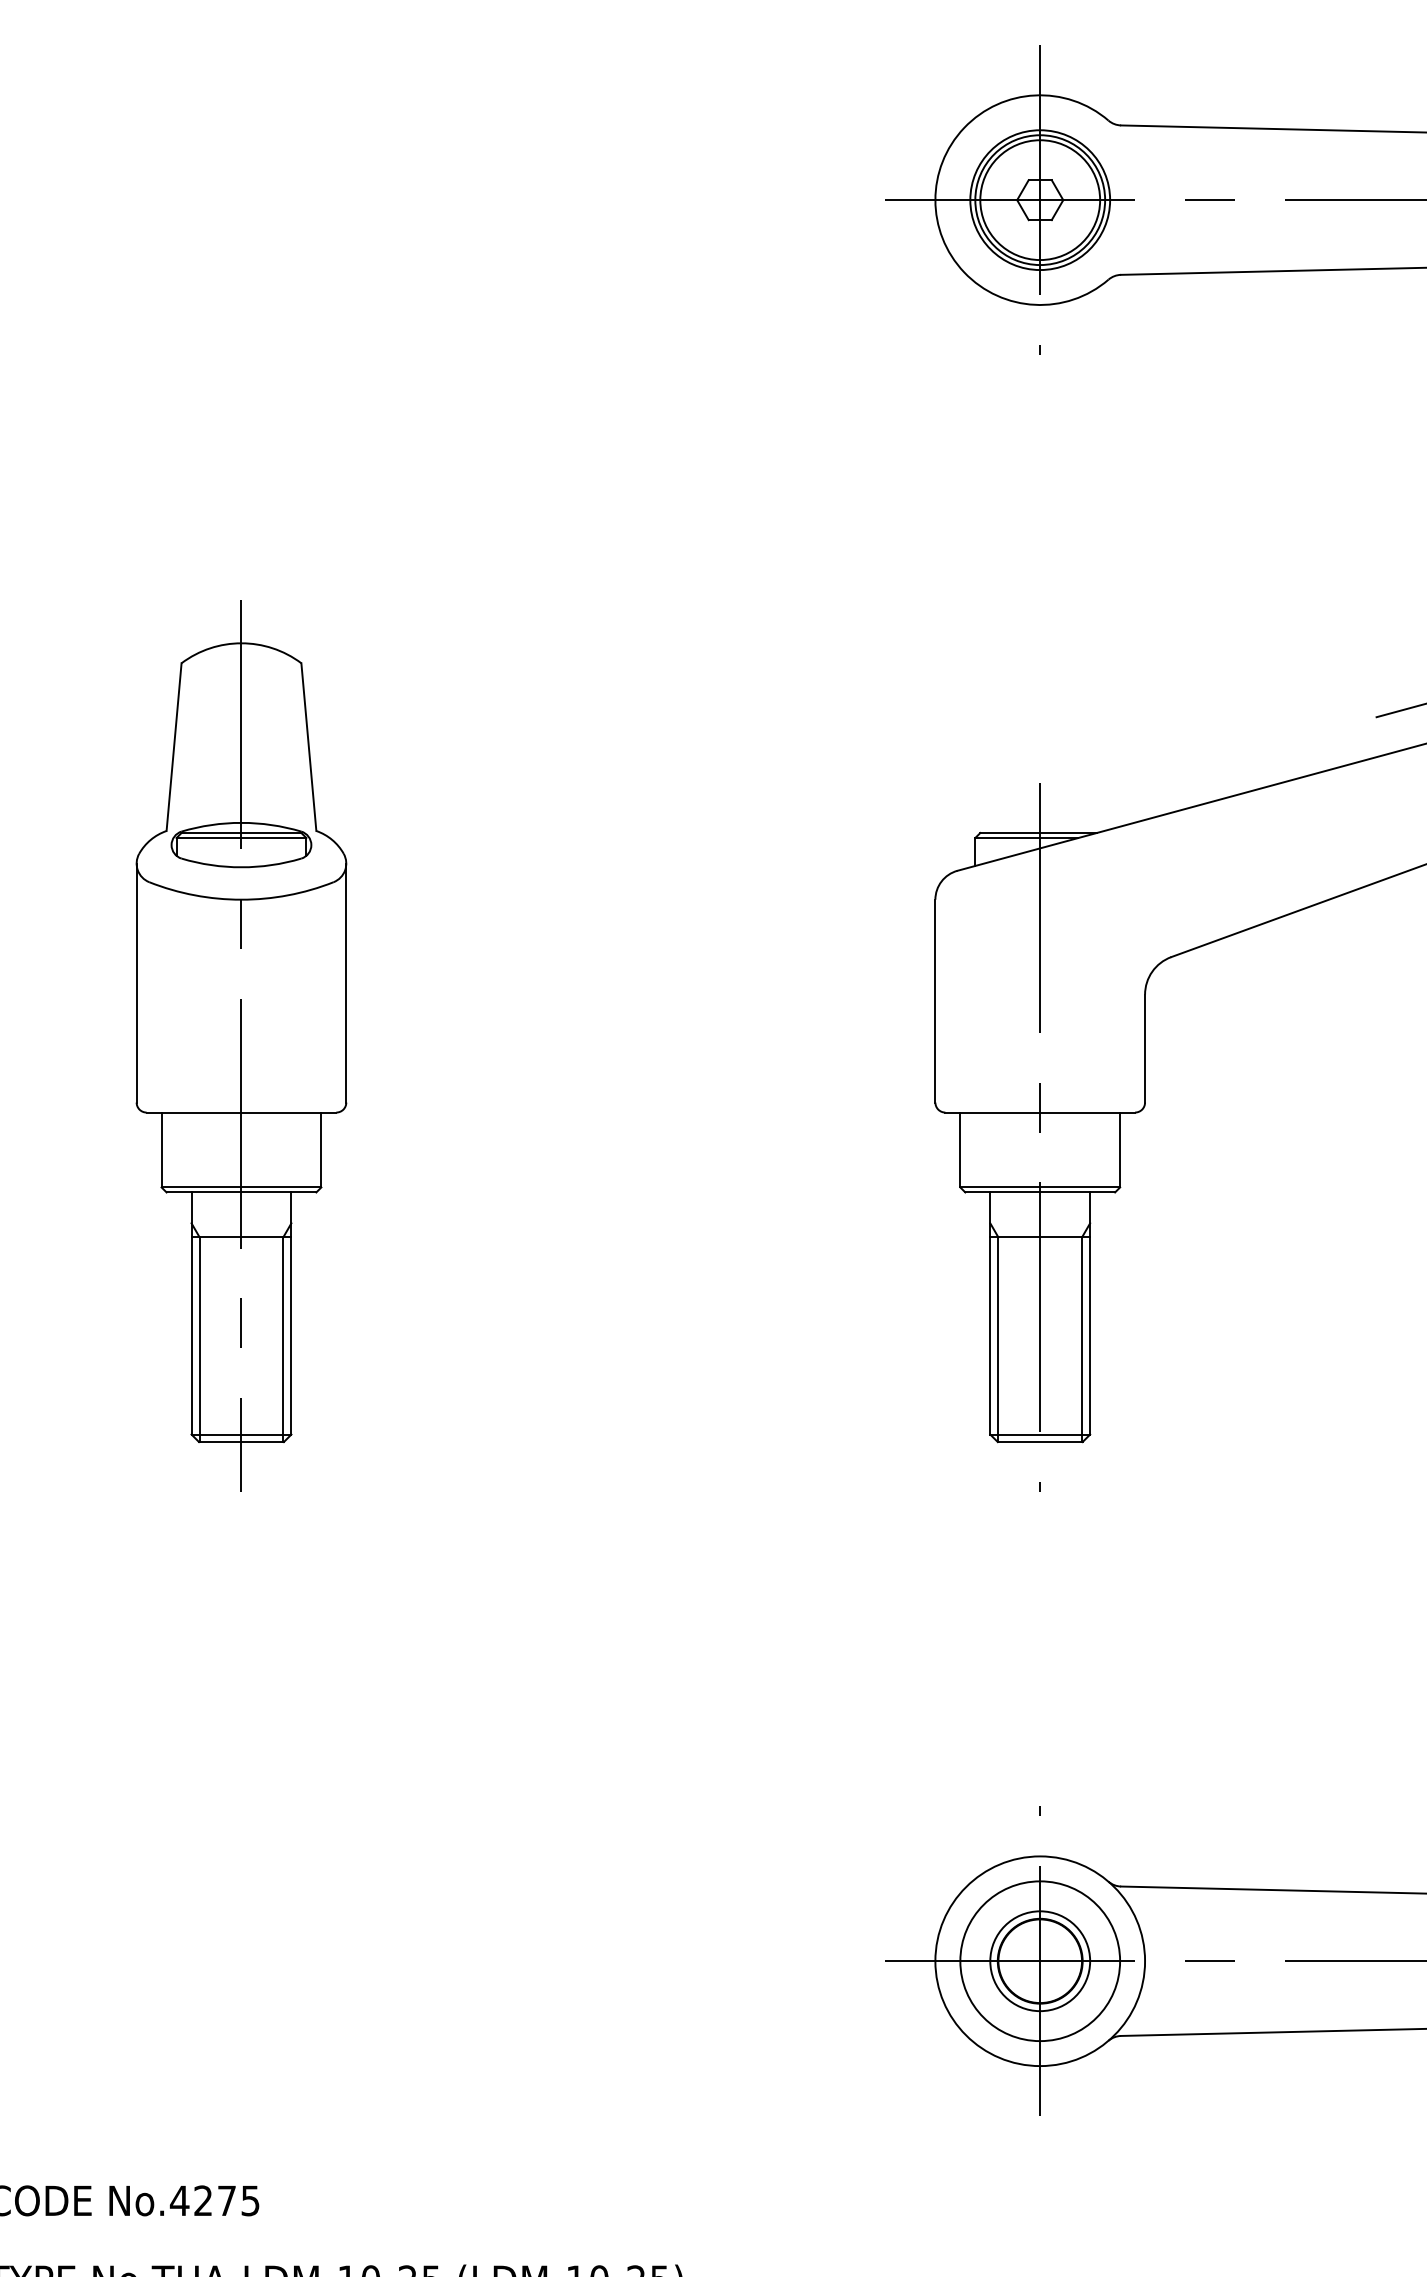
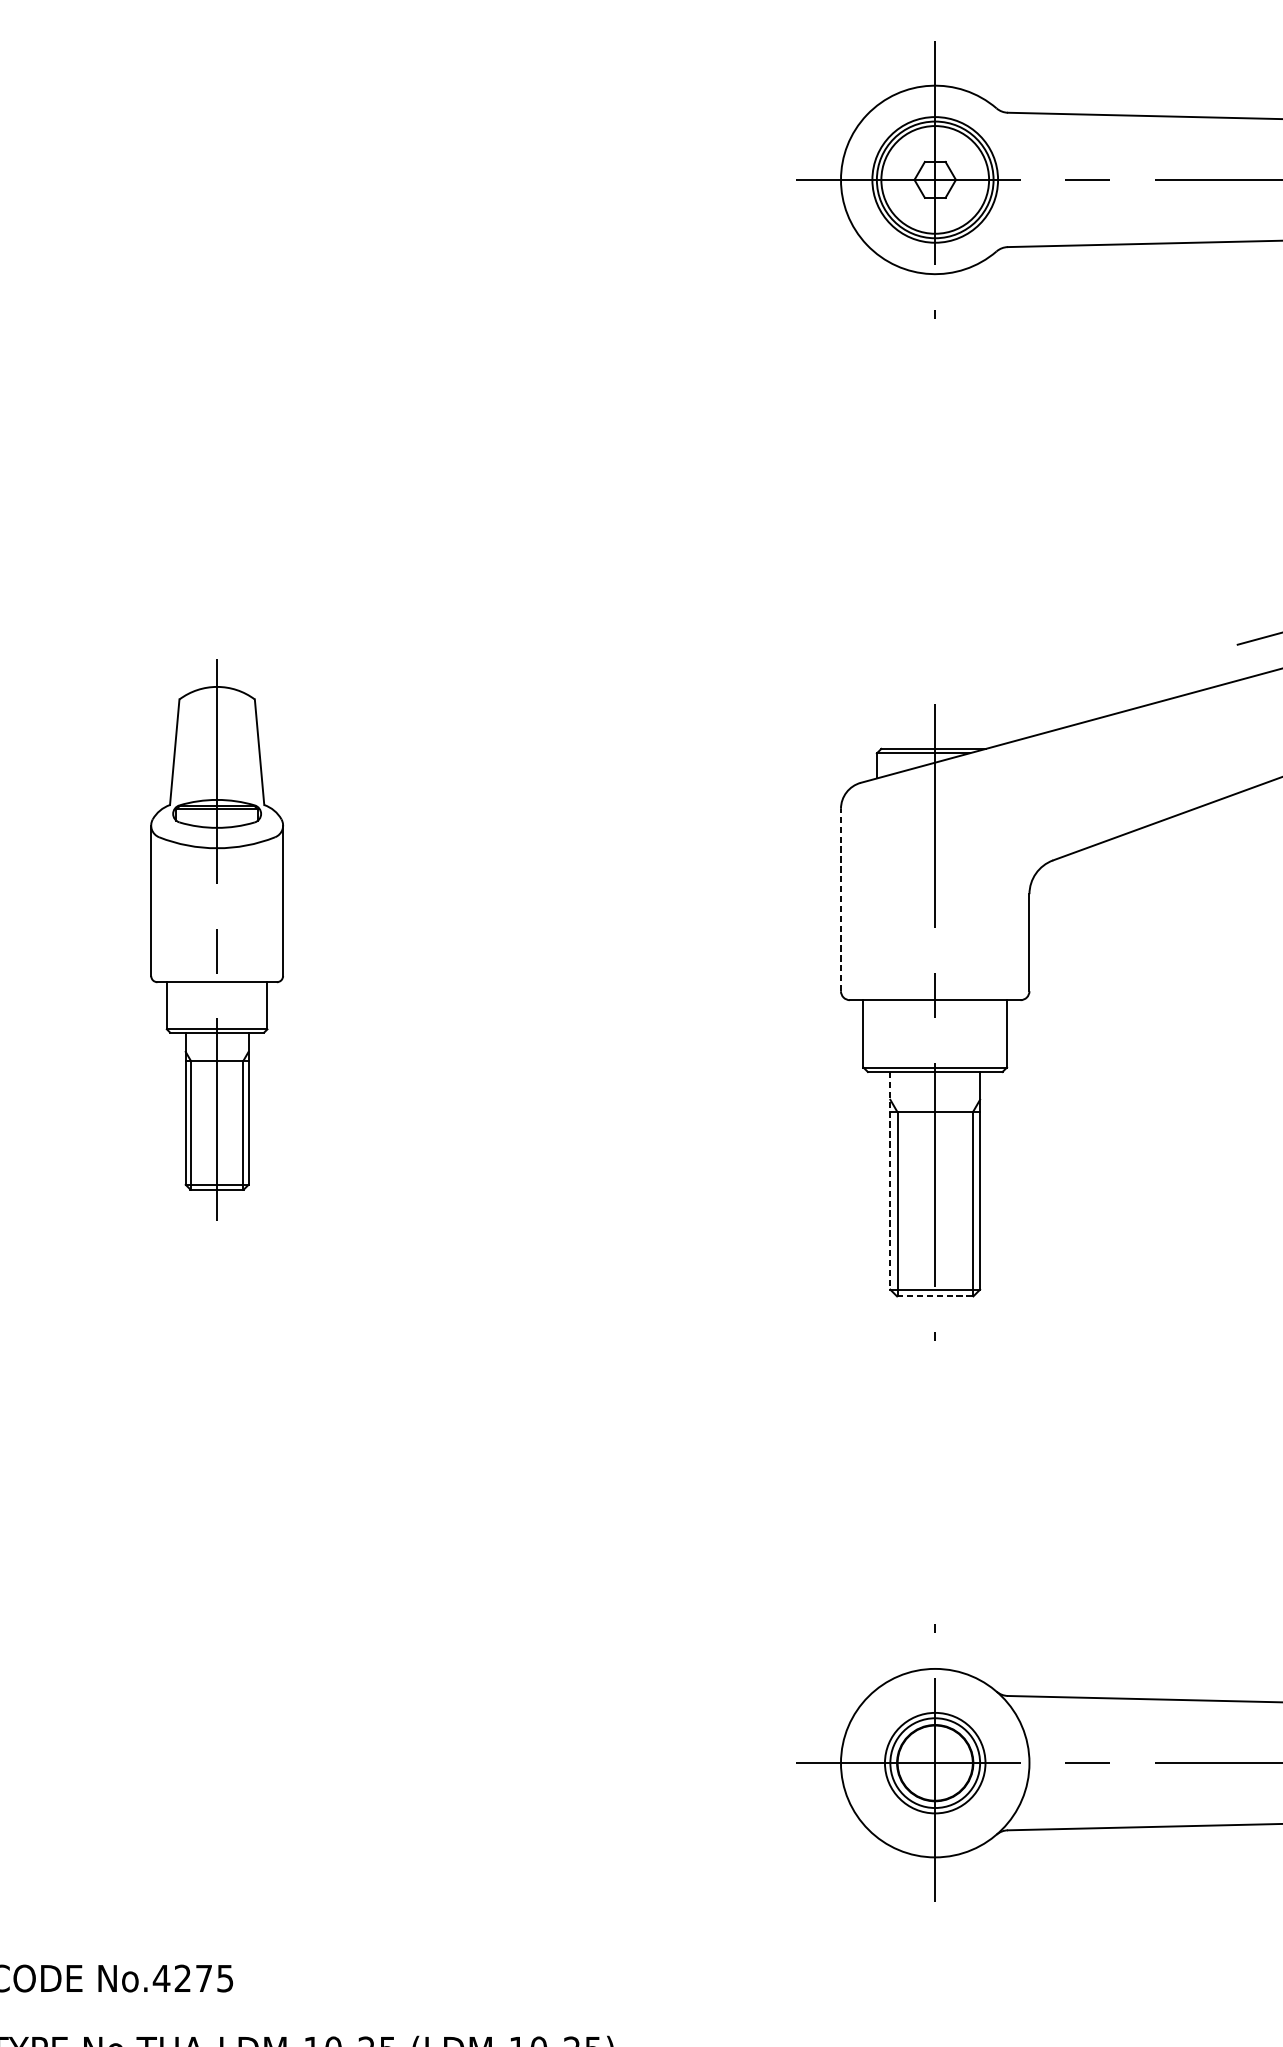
line: (935, 1000) -> (841, 899), solid -> dashed
part: (241, 1045) -> (217, 939), size x0.7
line: (990, 1314) -> (890, 1181), solid -> dashed
line: (1040, 1442) -> (935, 1296), solid -> dashed
circle: (1040, 1961) -> (935, 1763), size x0.7

